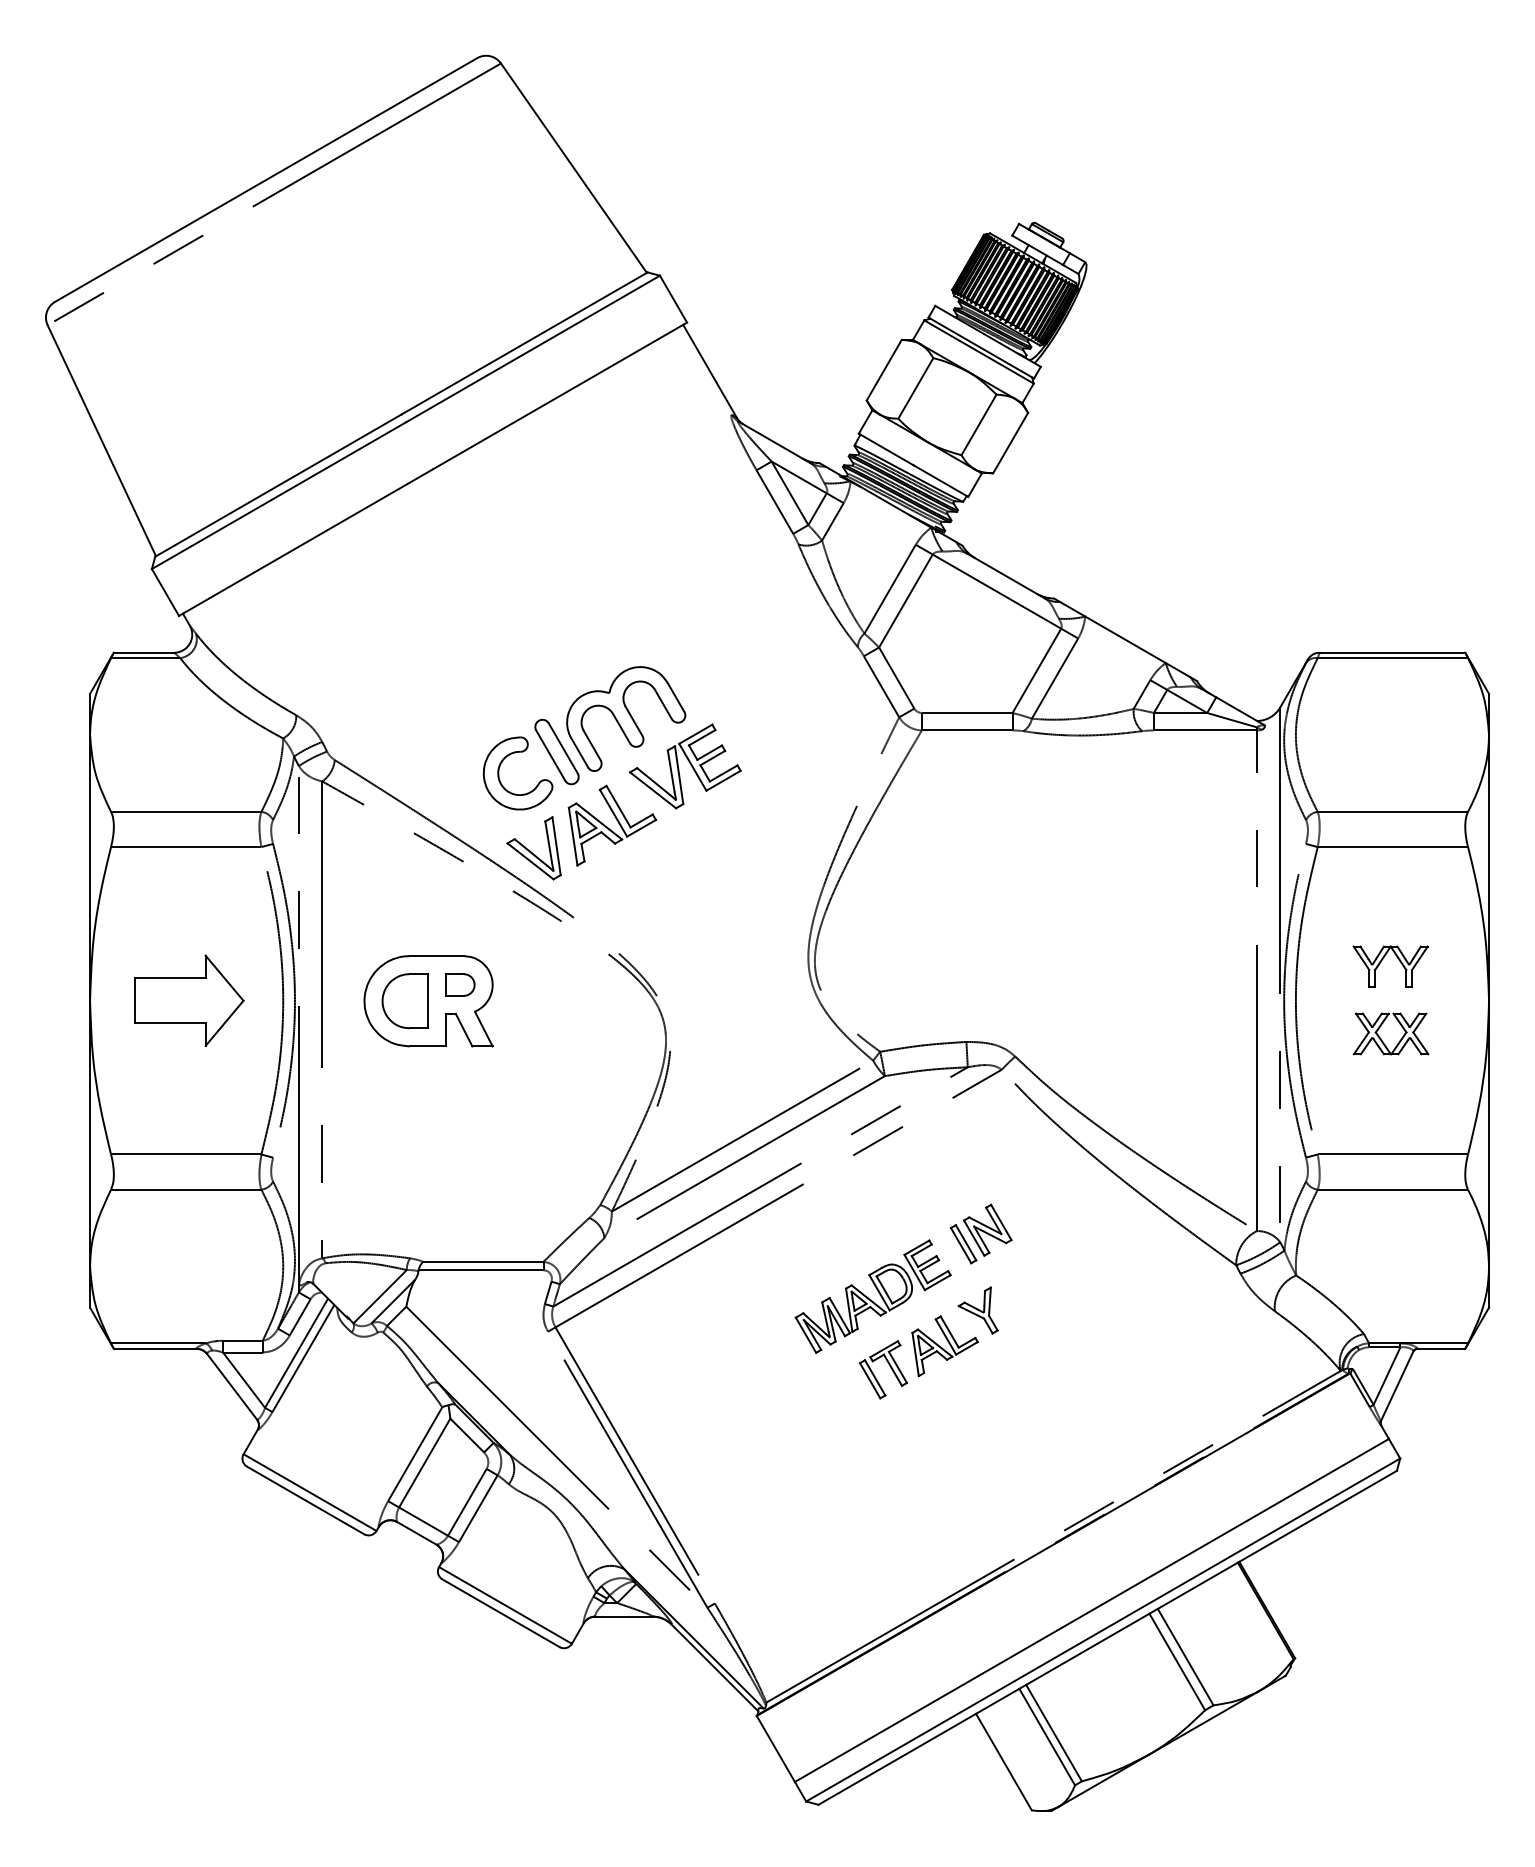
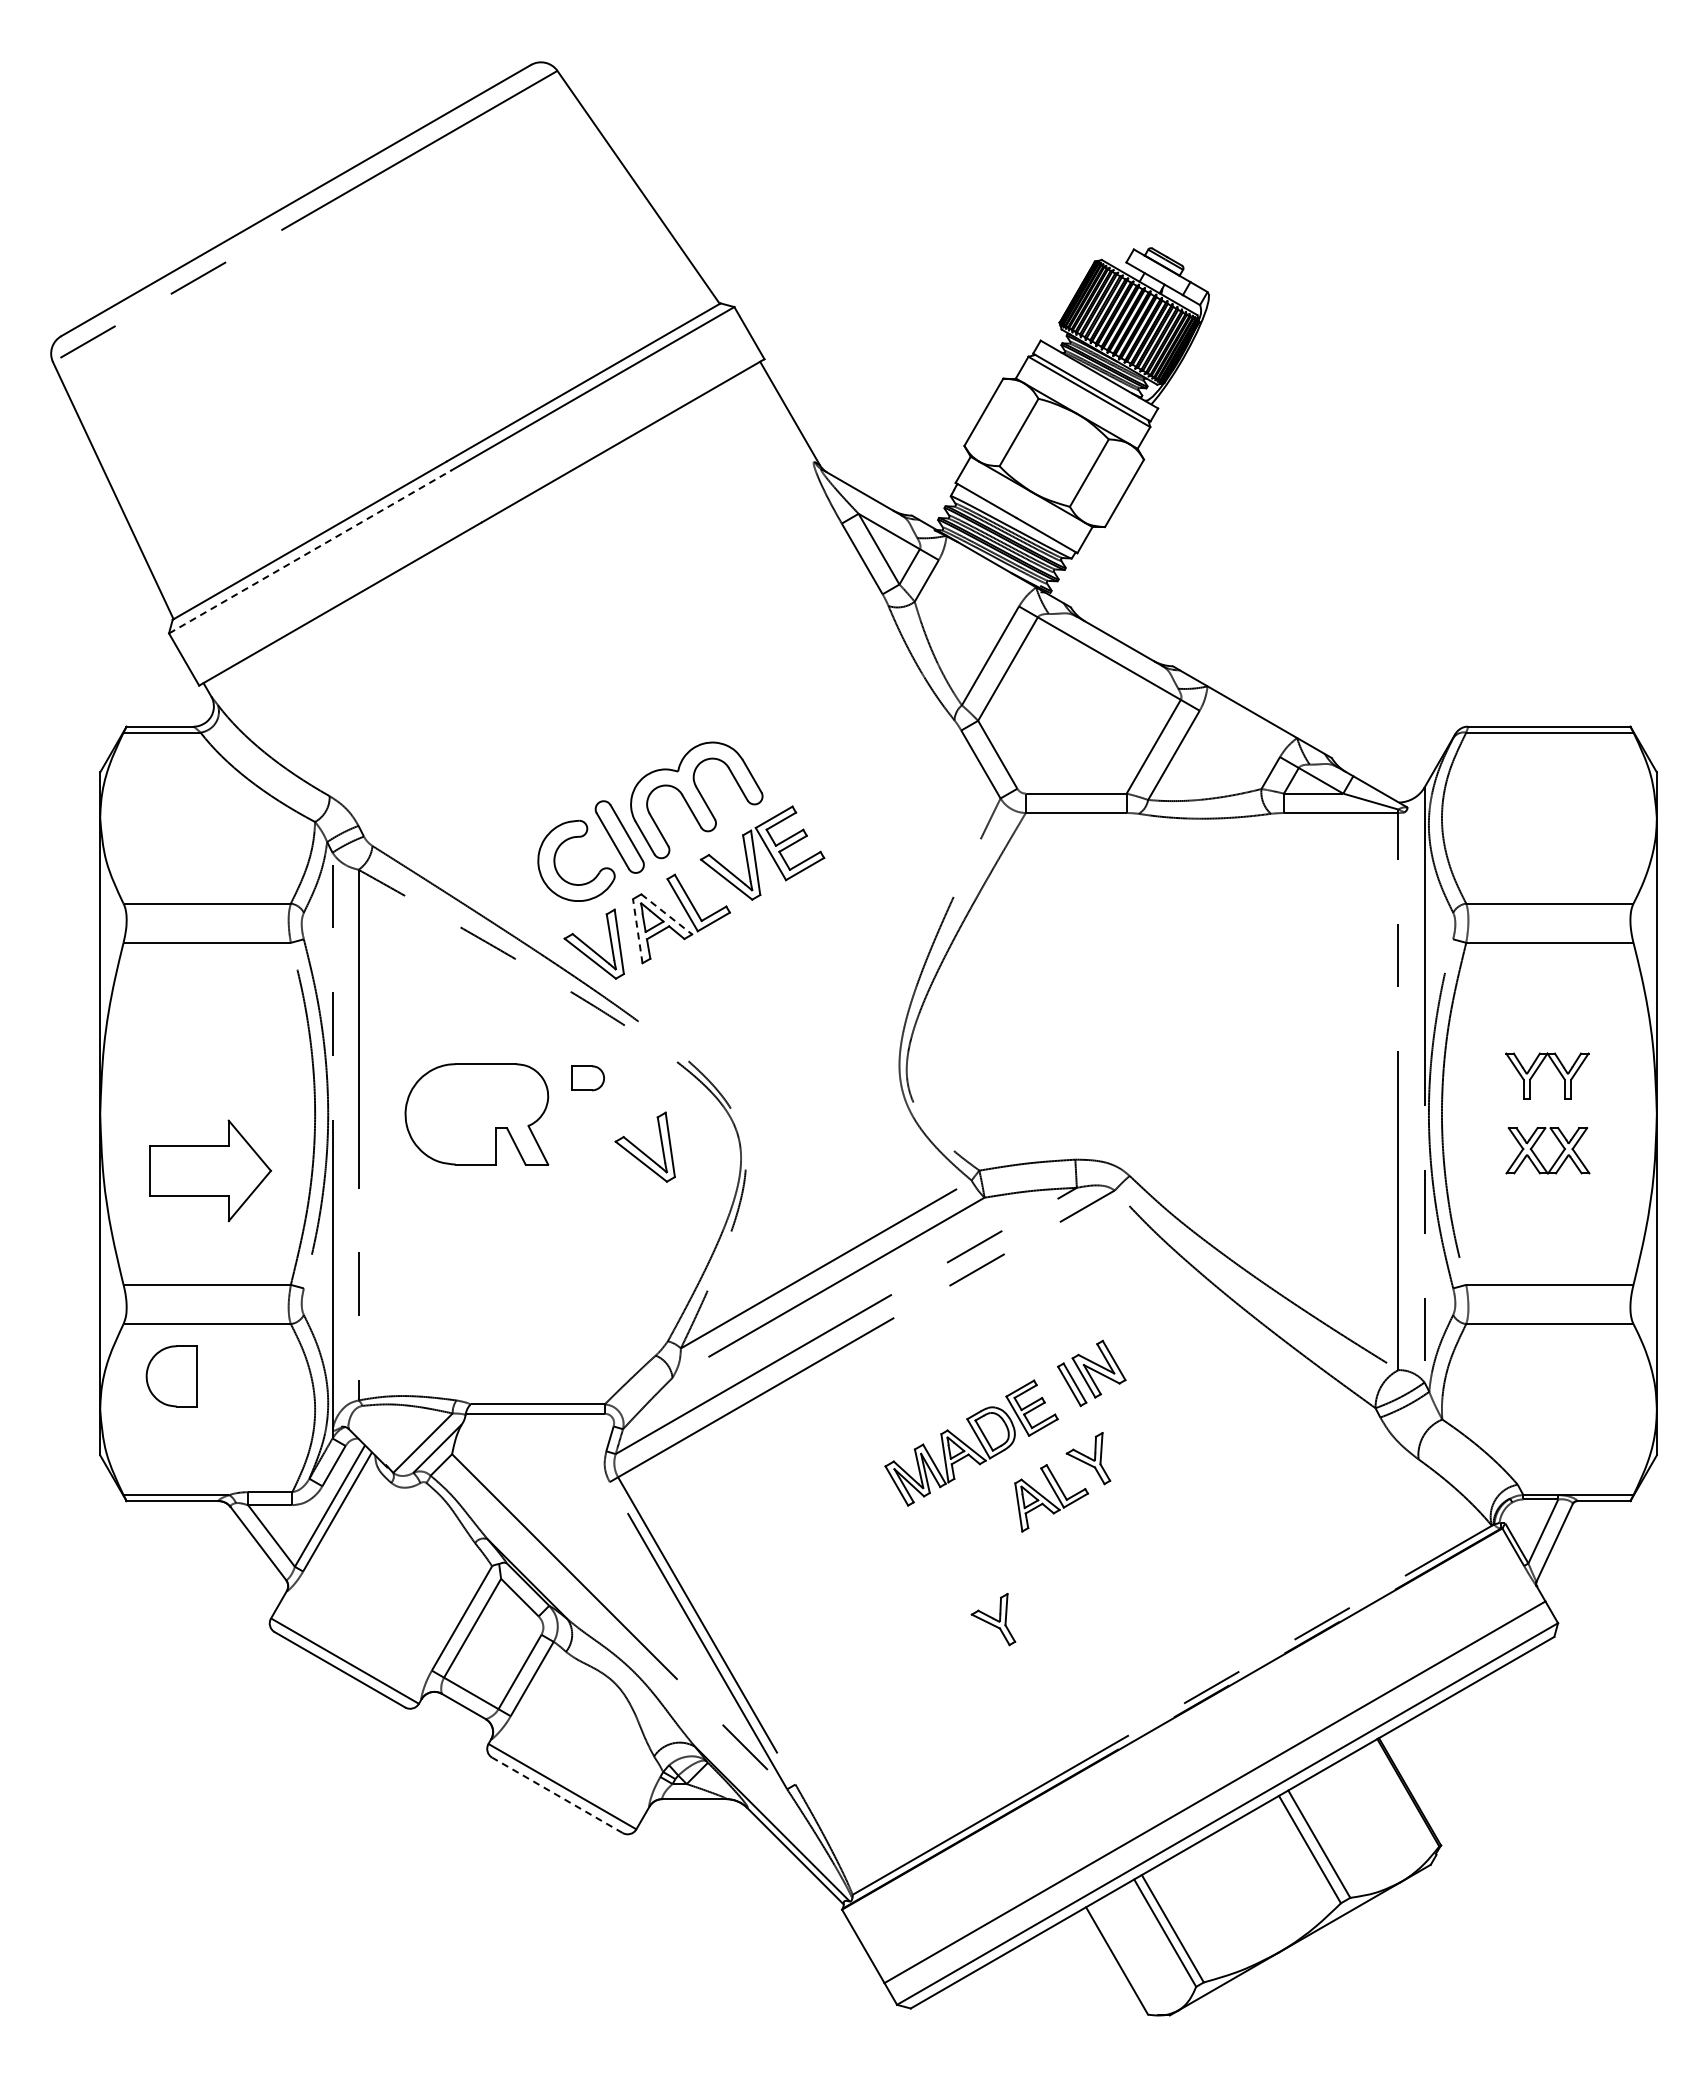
line: (279, 495) -> (310, 551), solid -> dashed
line: (599, 821) -> (667, 914), solid -> dashed
line: (572, 835) -> (637, 930), solid -> dashed
part: (459, 985) -> (587, 1078), moved
part: (189, 1000) -> (210, 1170), moved
part: (404, 1001) -> (171, 1376), moved
part: (579, 1030) -> (644, 1146), added
part: (888, 1364) -> (988, 1518), removed
part: (892, 1455) -> (993, 1619), added
line: (501, 1613) -> (557, 1795), solid -> dashed

